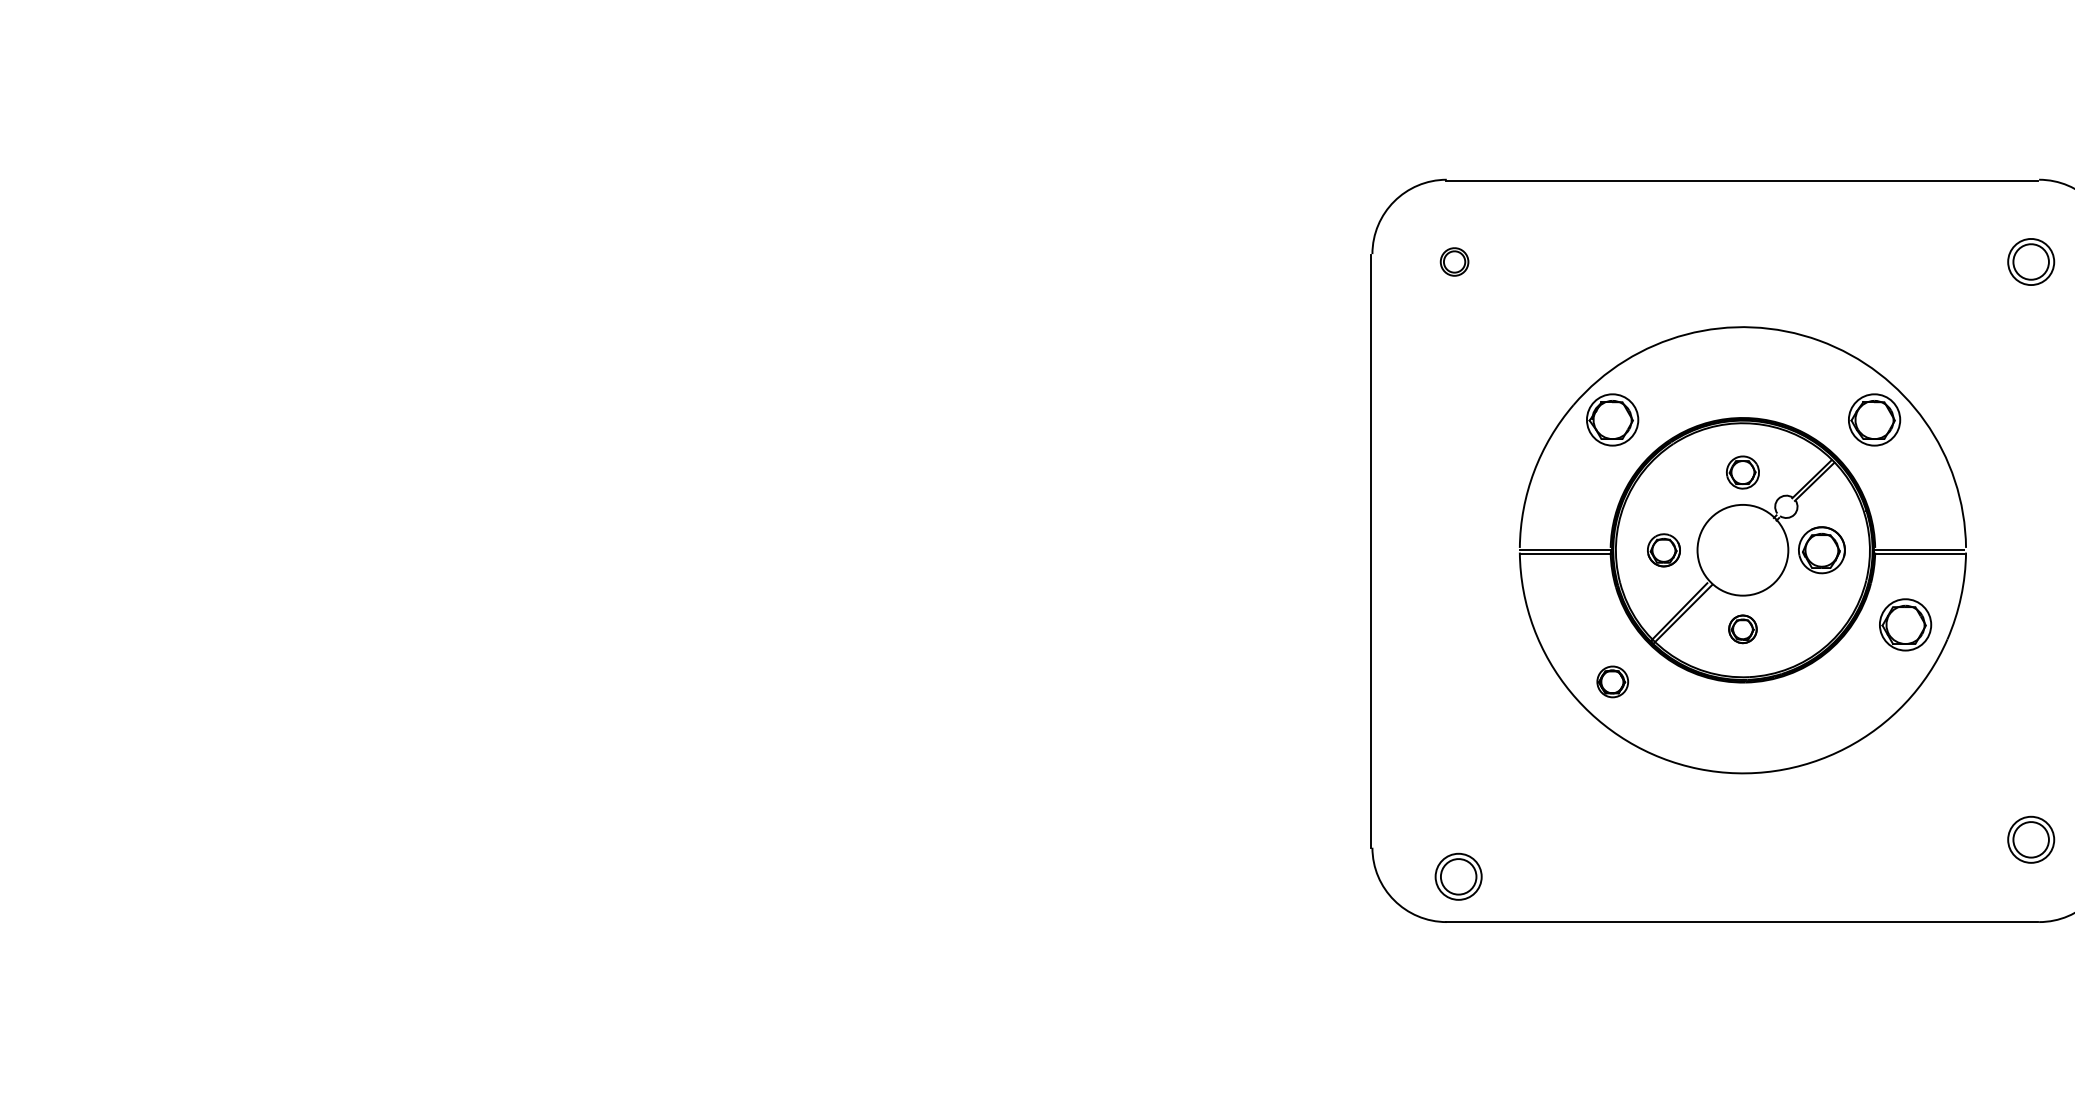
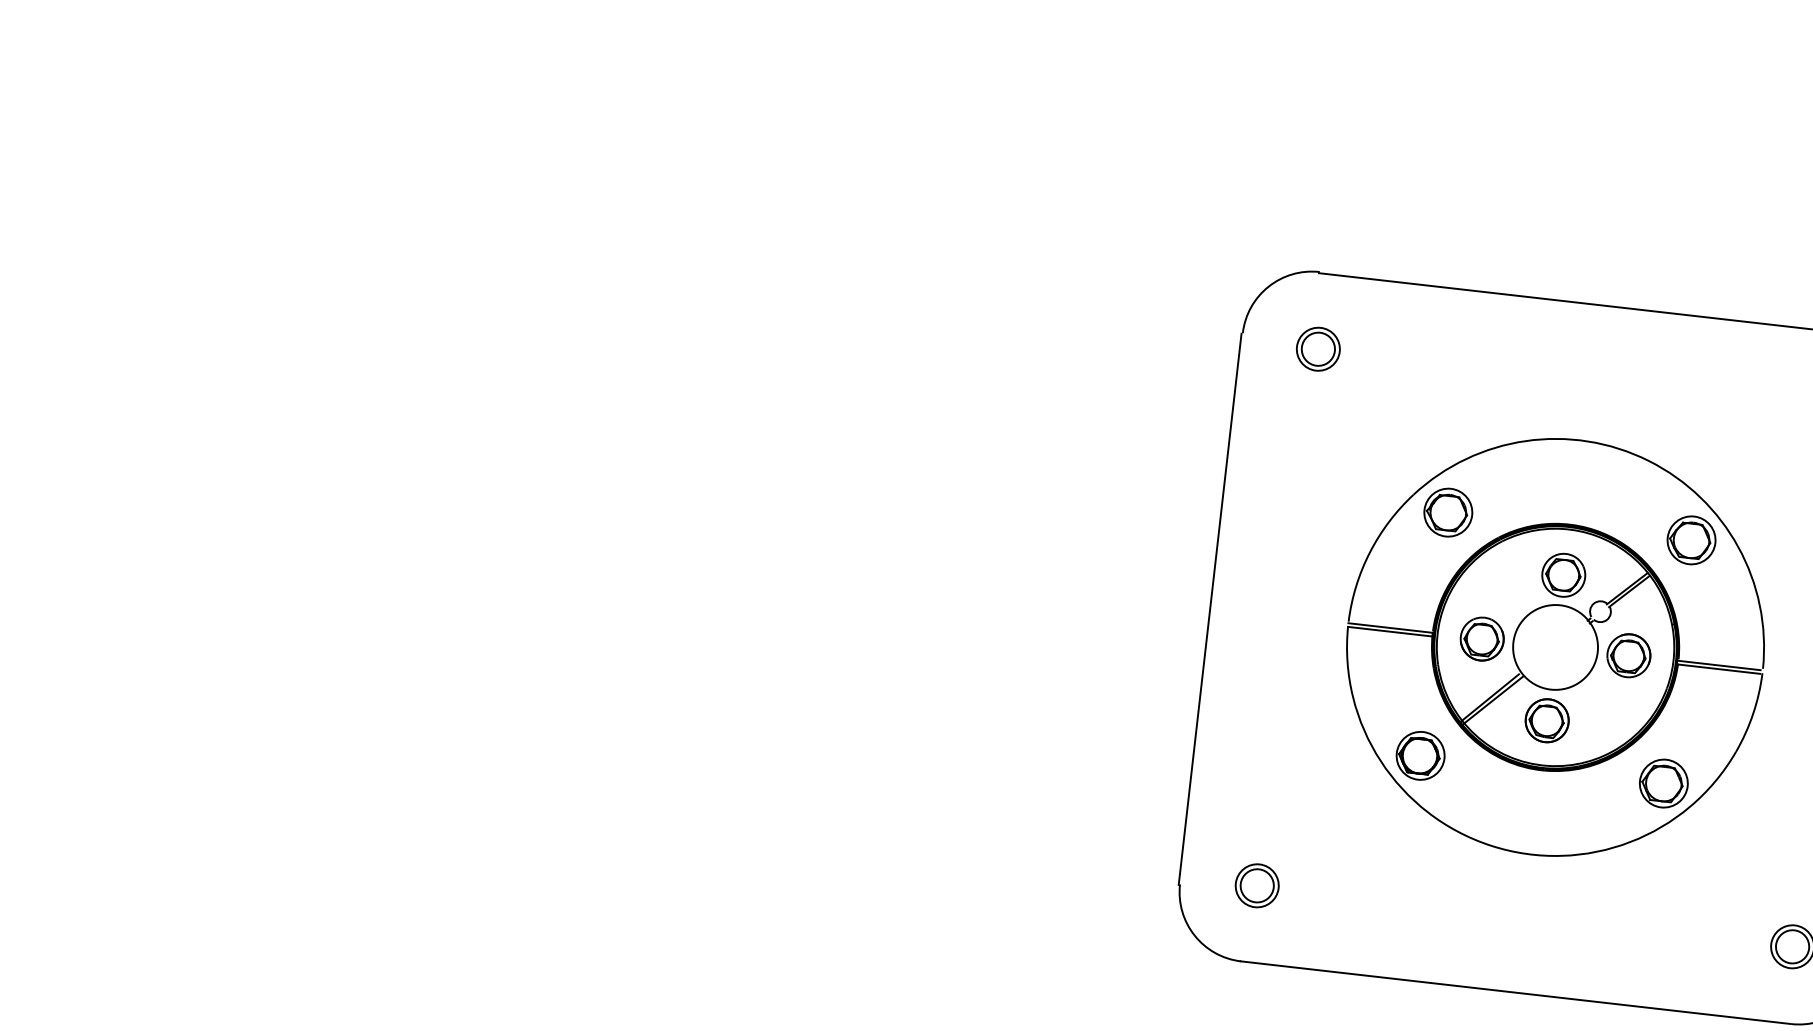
part: (1454, 261) -> (1318, 348), size x1.67
part: (1742, 472) -> (1563, 575), size x1.43
part: (1663, 550) -> (1481, 639), size x1.43
part: (1905, 624) -> (1663, 783), moved
part: (1742, 629) -> (1546, 720), size x1.67
part: (1612, 681) -> (1420, 755), size x1.67
part: (1458, 876) -> (1257, 885), moved

